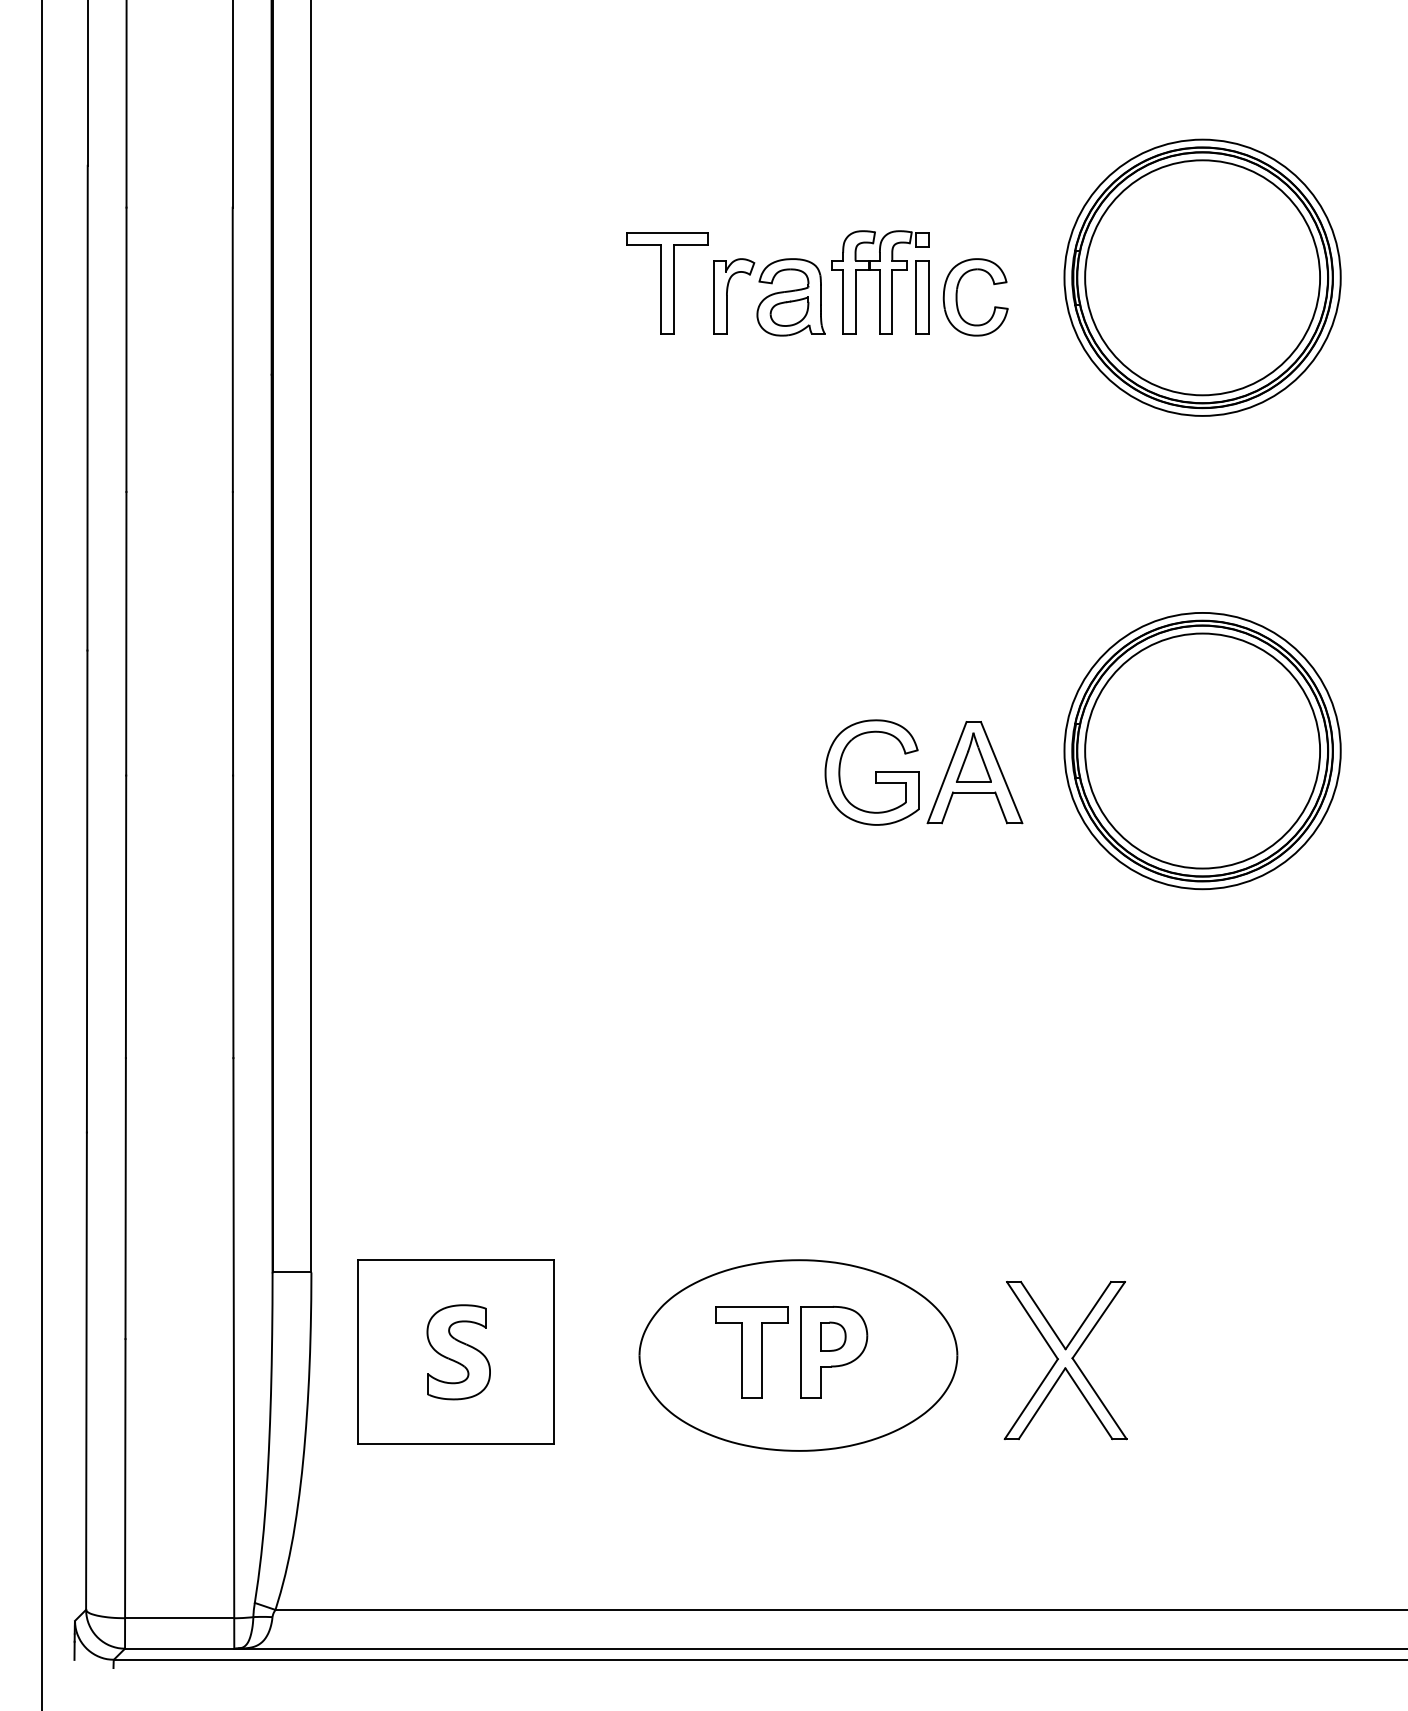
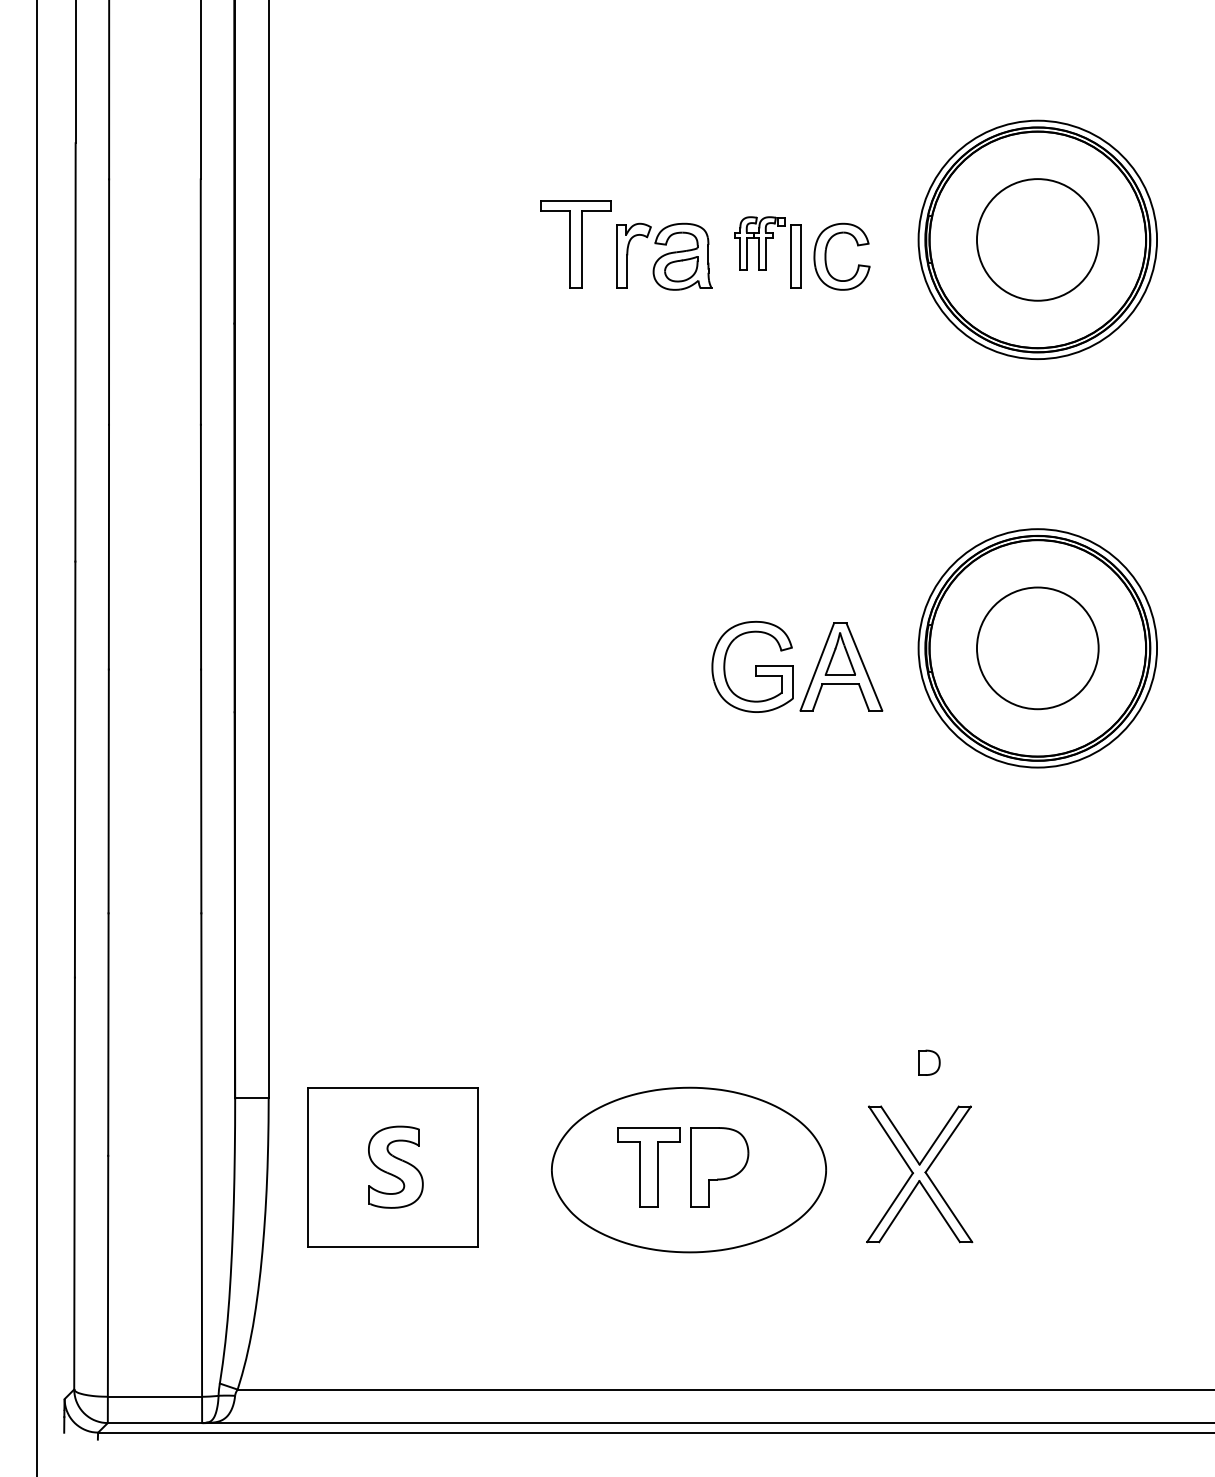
circle: (1202, 277) -> (1037, 239), size x0.6
part: (880, 281) -> (759, 243), size x0.6
circle: (1202, 750) -> (1037, 647), size x0.6
part: (833, 1336) -> (929, 1062), moved

